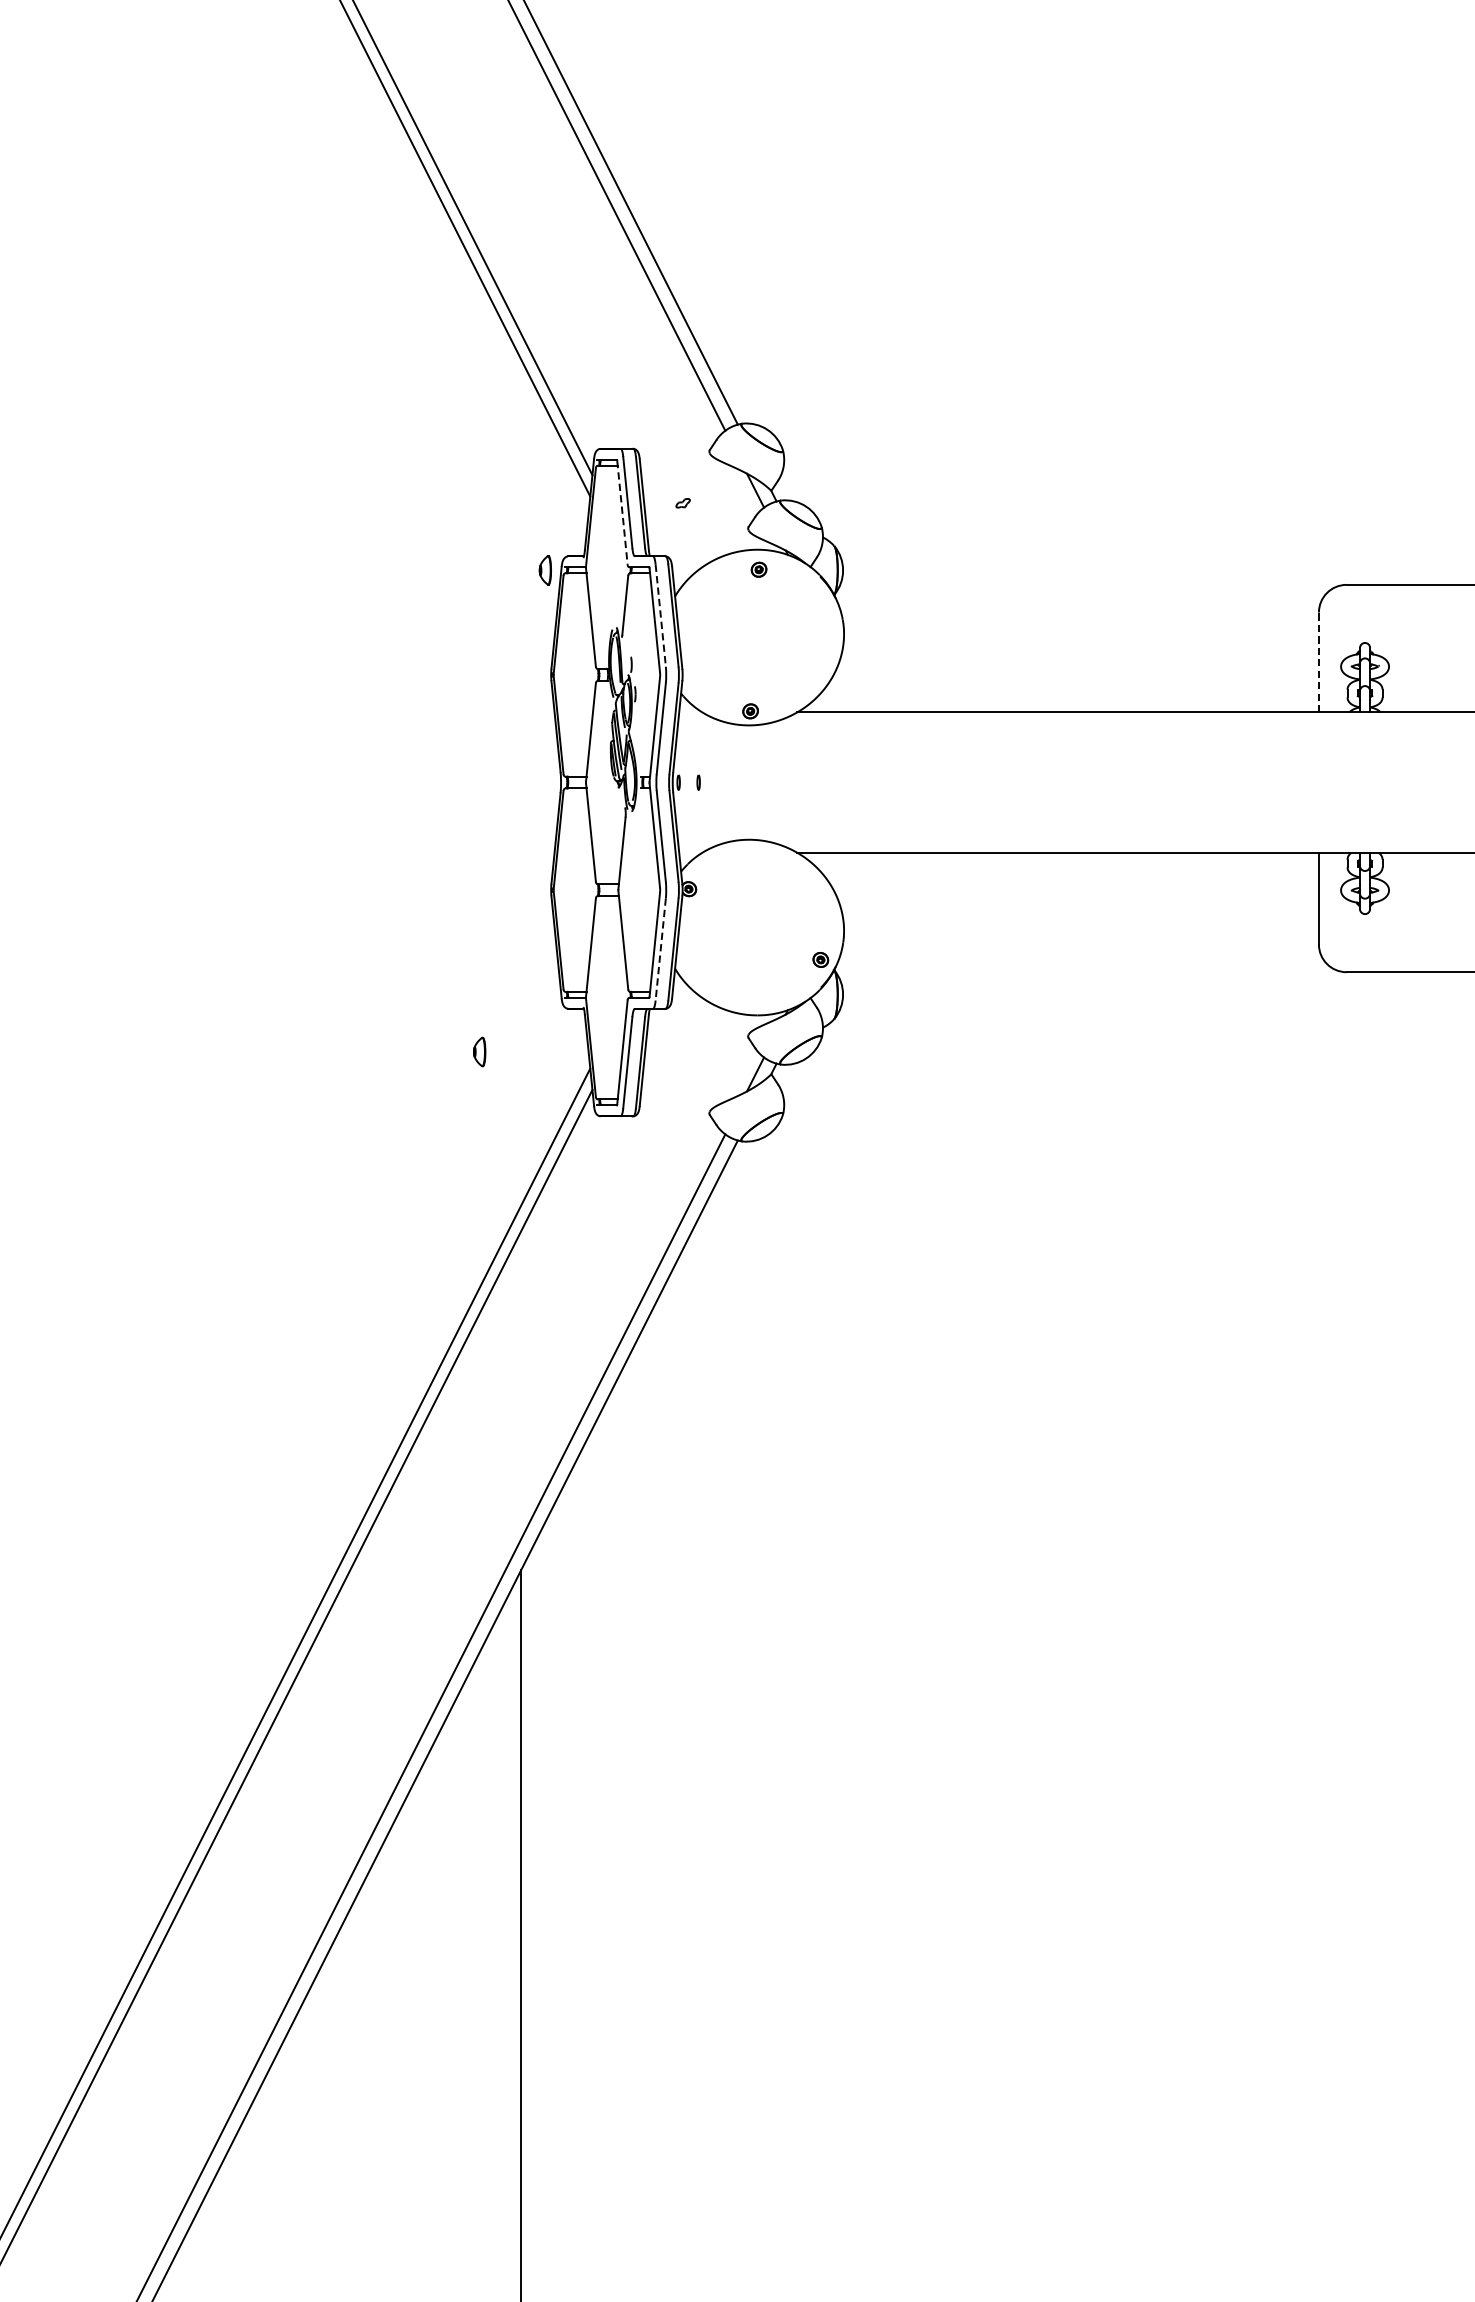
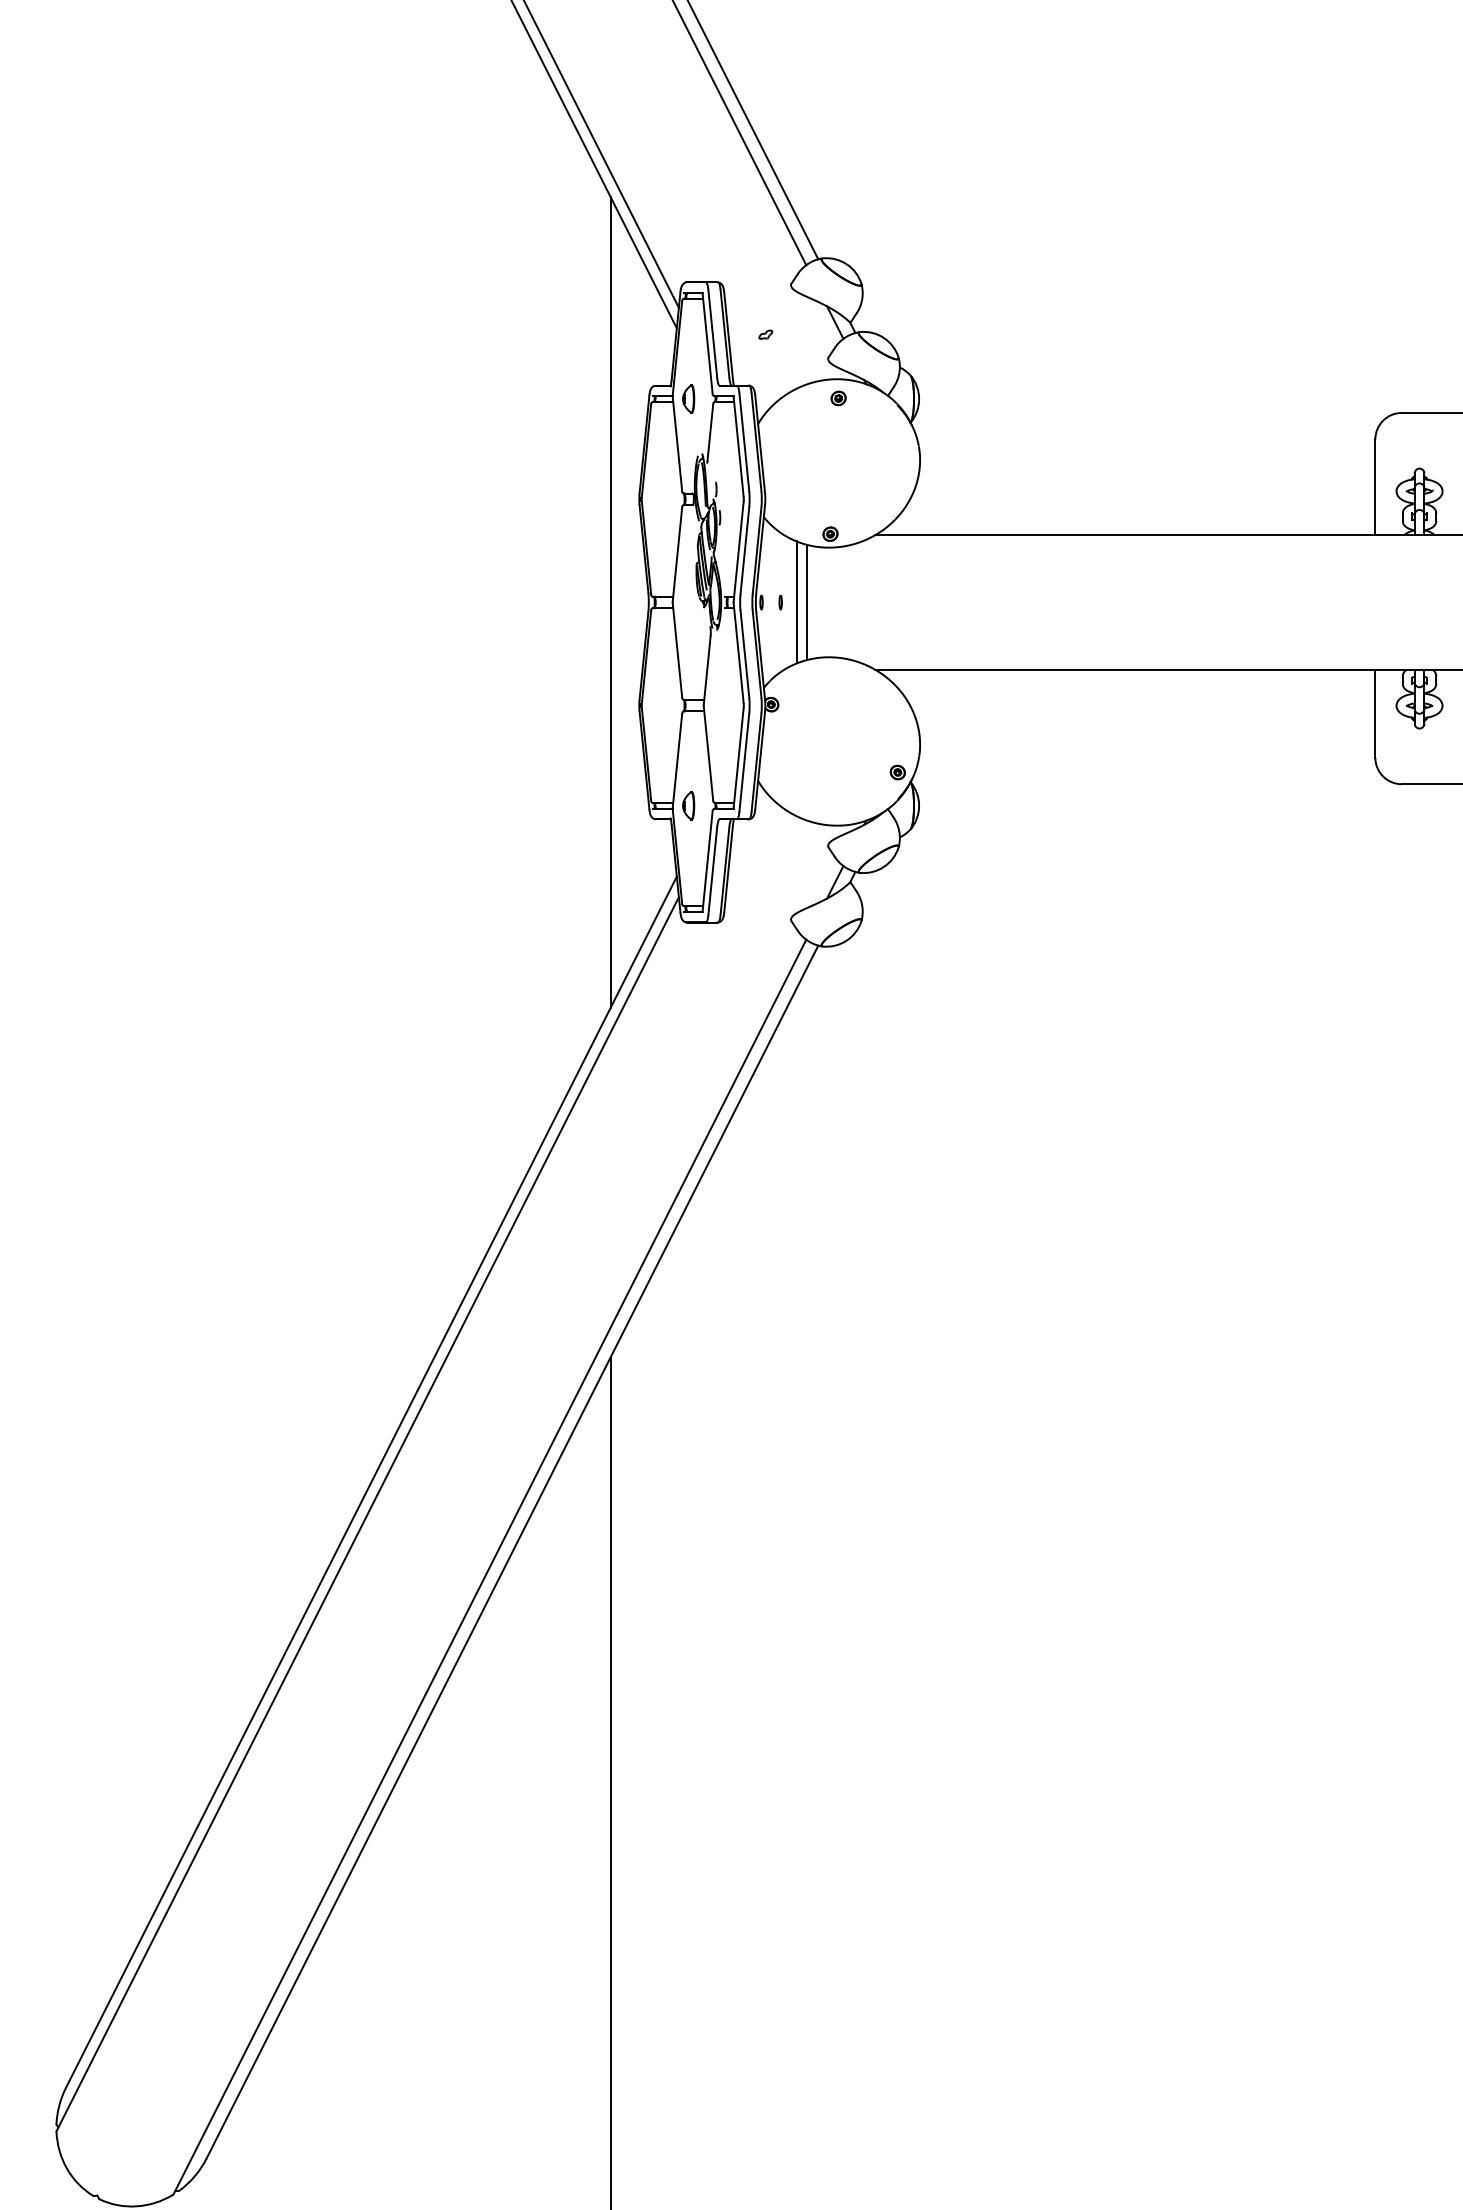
line: (622, 513) -> (707, 344), dashed -> solid
part: (545, 569) -> (688, 398), moved
line: (660, 615) -> (744, 442), dashed -> solid
line: (1319, 662) -> (1375, 487), dashed -> solid
line: (521, 782) -> (610, 602), added
line: (715, 782) -> (796, 602), added
line: (726, 782) -> (807, 602), added
line: (660, 949) -> (744, 762), dashed -> solid
part: (479, 1051) -> (688, 805), moved

